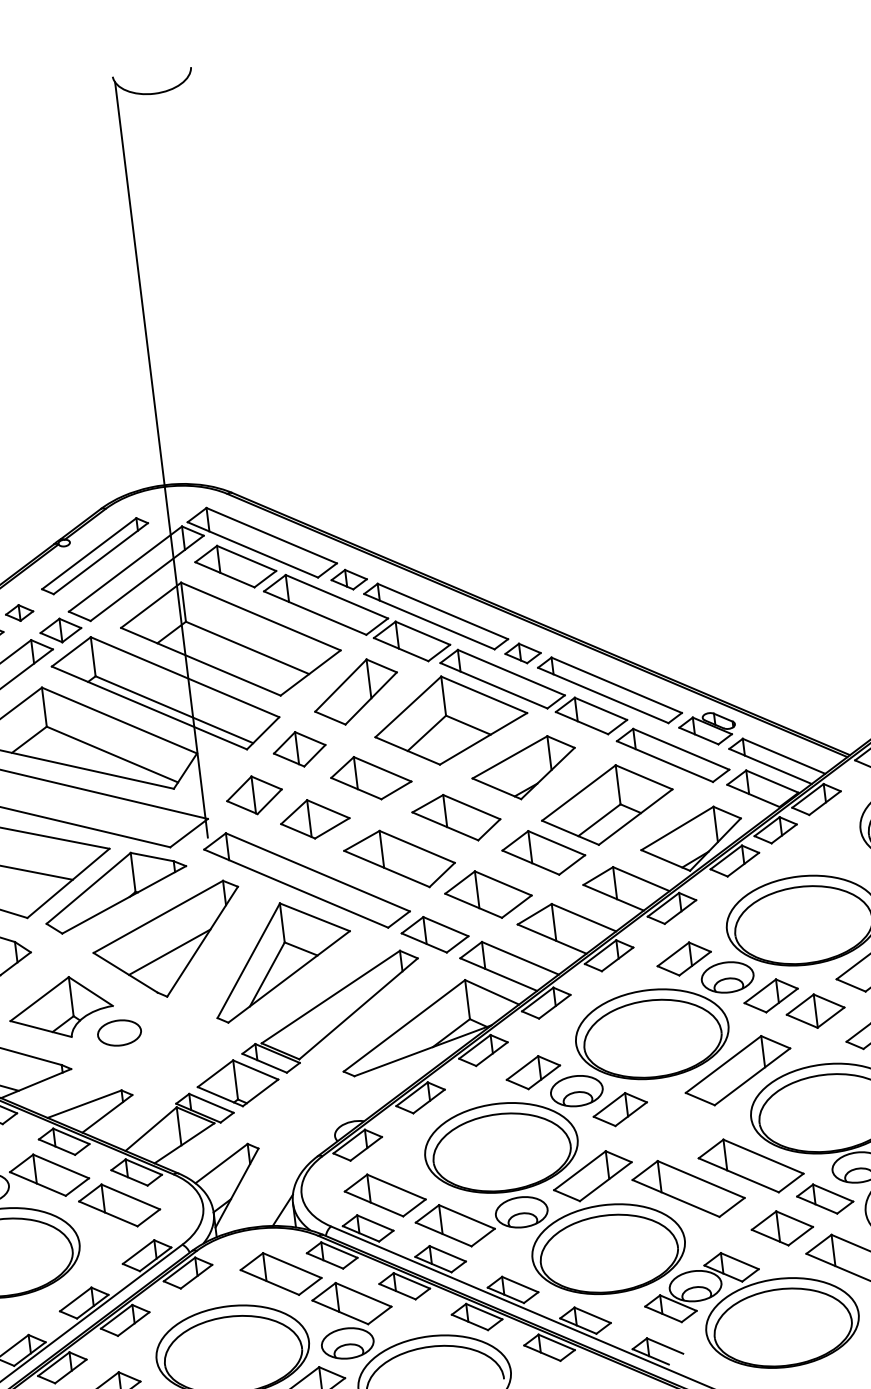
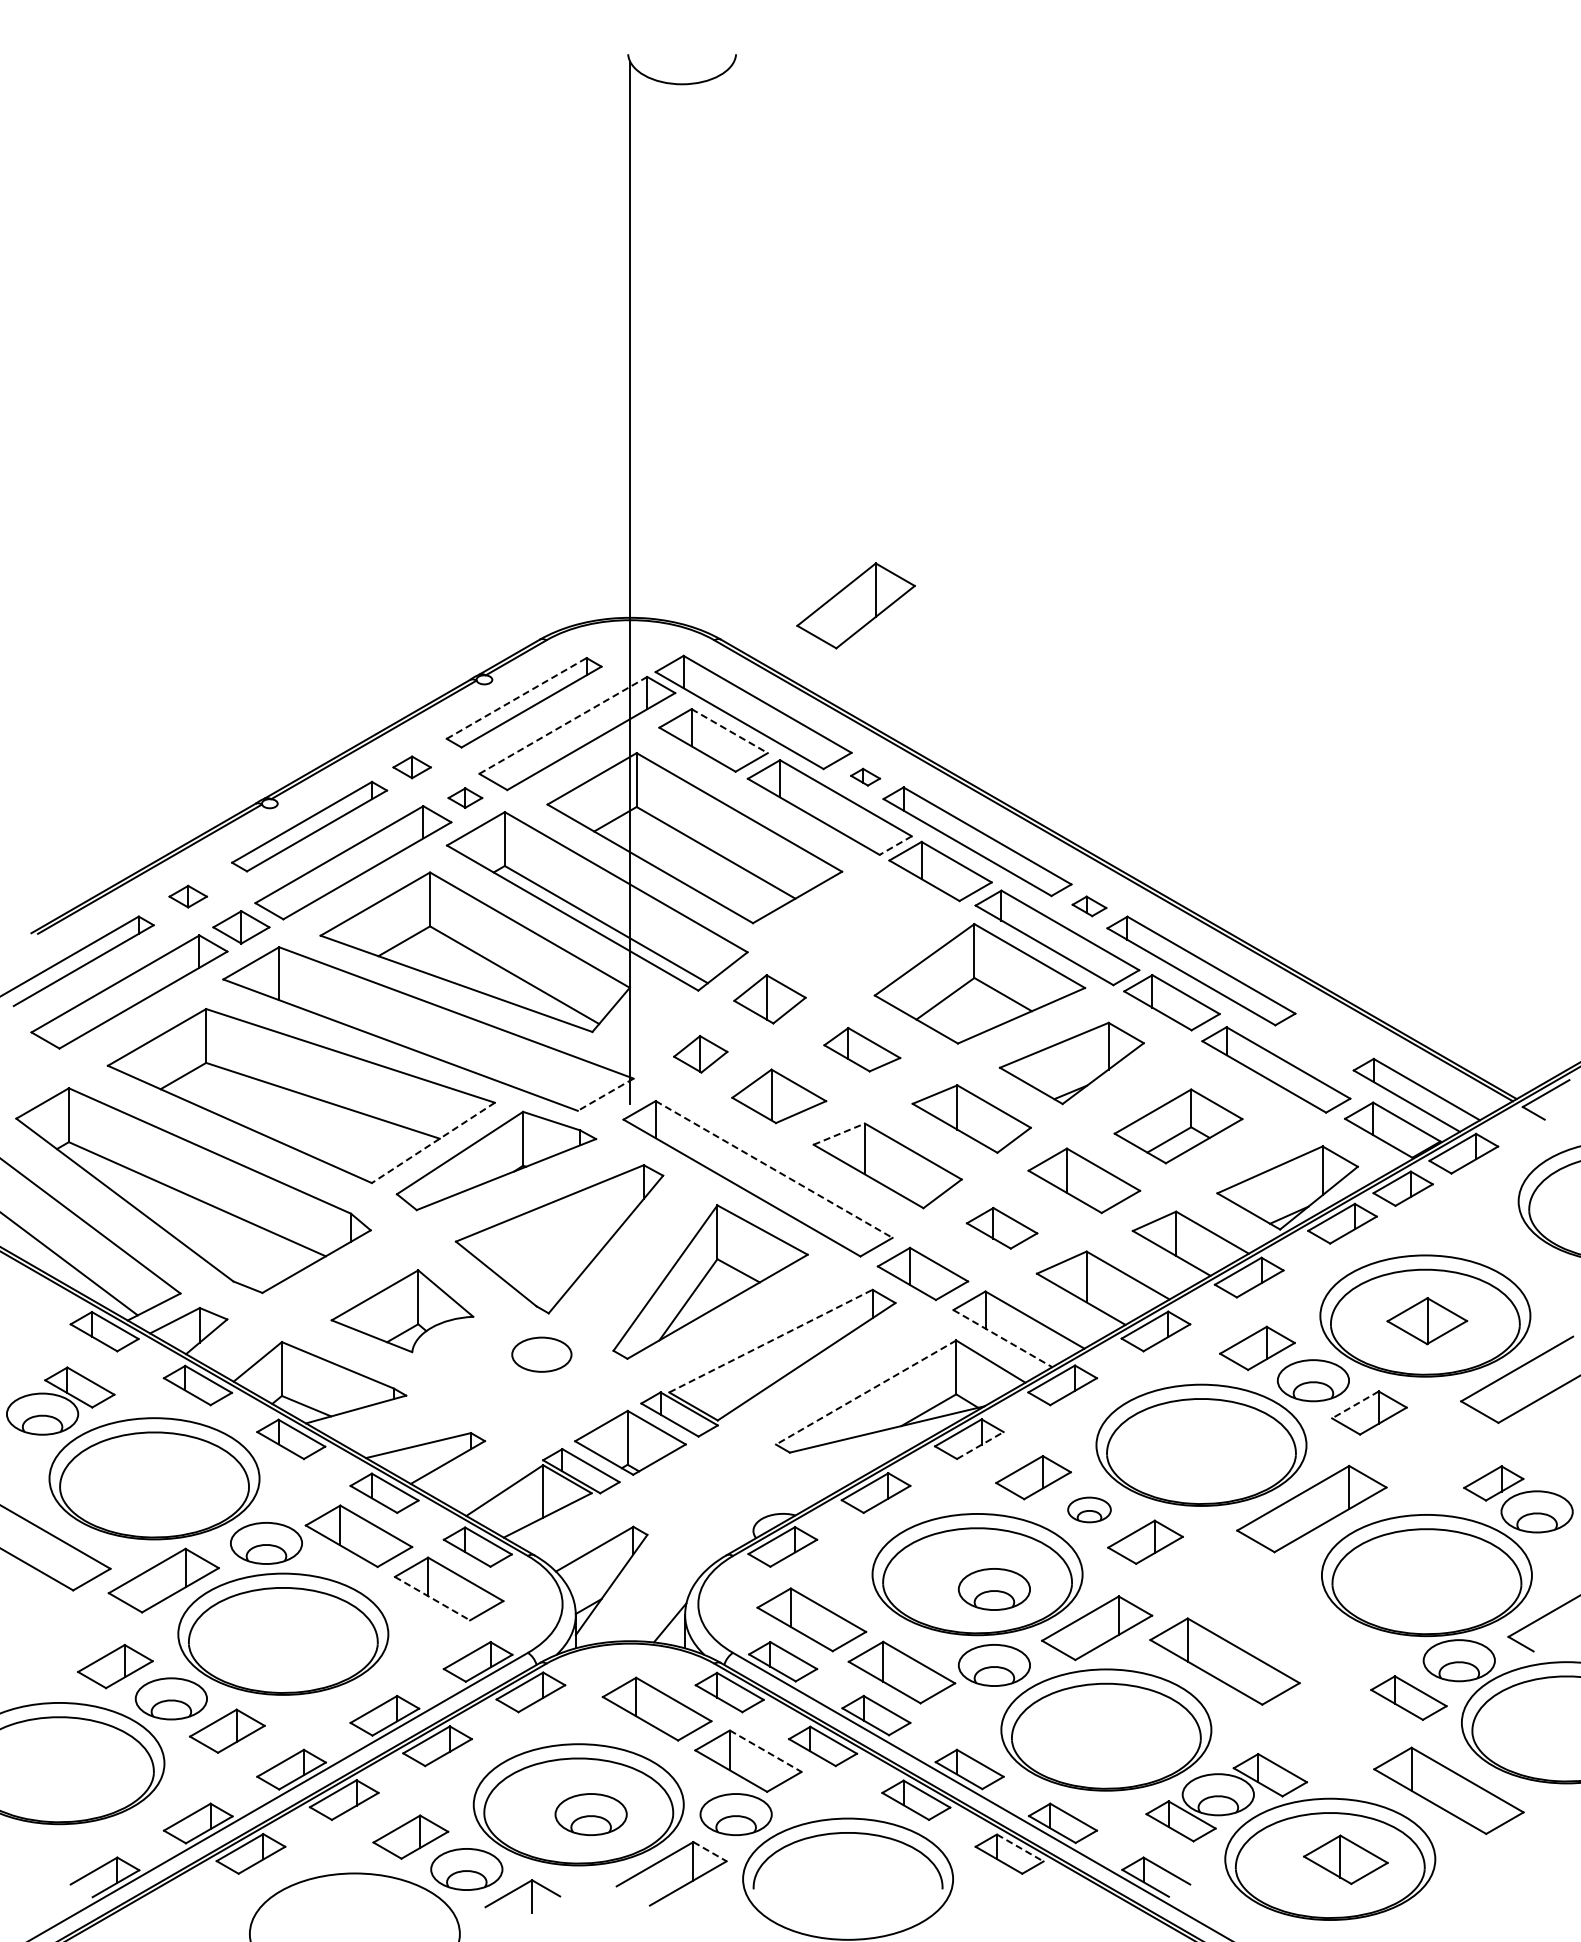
line: (89, 553) -> (516, 698), solid -> dashed
line: (247, 558) -> (730, 731), solid -> dashed
line: (125, 569) -> (563, 725), solid -> dashed
part: (349, 579) -> (865, 777), size x0.6
line: (377, 626) -> (895, 845), solid -> dashed
part: (60, 630) -> (465, 797), size x0.6
part: (523, 653) -> (1089, 906), size x0.7
part: (355, 691) -> (855, 605), moved
part: (707, 729) -> (1327, 1040), removed
part: (371, 777) -> (862, 1049), size x0.7
part: (254, 795) -> (700, 1054), size x0.7
part: (607, 805) -> (1178, 1126), size x0.7
line: (188, 832) -> (605, 1094), solid -> dashed
line: (362, 841) -> (839, 1134), solid -> dashed
line: (318, 872) -> (774, 1169), solid -> dashed
line: (67, 883) -> (432, 1143), solid -> dashed
part: (487, 894) -> (1001, 1228), size x0.6
line: (169, 952) -> (559, 1253), removed
line: (499, 974) -> (1003, 1338), solid -> dashed
line: (760, 990) -> (1355, 1404), solid -> dashed
line: (330, 997) -> (770, 1341), solid -> dashed
part: (815, 1011) -> (1427, 1321), moved
line: (403, 1025) -> (865, 1392), solid -> dashed
part: (119, 1032) -> (541, 1354), moved
line: (492, 1054) -> (980, 1445), solid -> dashed
part: (576, 1090) -> (1089, 1509), size x0.6
part: (514, 1157) -> (993, 1589), added
part: (750, 1165) -> (1313, 1640), removed
line: (108, 1213) -> (432, 1598), solid -> dashed
part: (782, 1228) -> (1345, 1859), moved
line: (364, 1295) -> (766, 1751), solid -> dashed
line: (556, 1342) -> (1020, 1848), solid -> dashed
part: (242, 1356) -> (590, 1814), added
line: (332, 1372) -> (710, 1851), solid -> dashed

